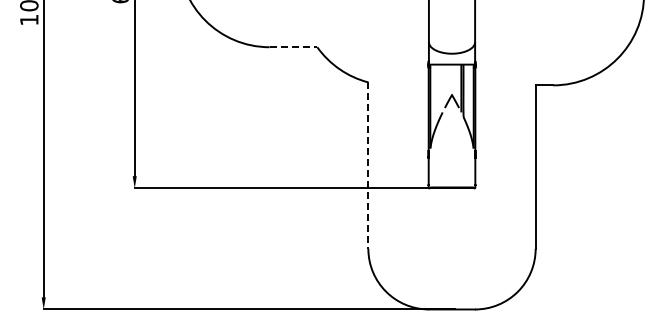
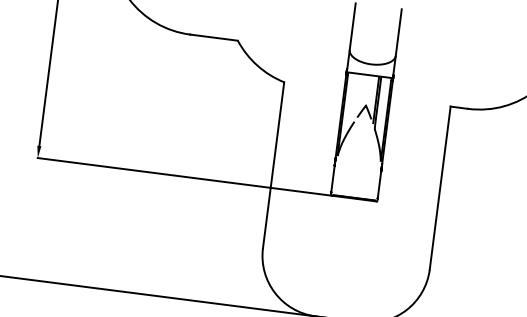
line: (293, 47) -> (214, 37), dashed -> solid
line: (368, 166) -> (273, 166), dashed -> solid

